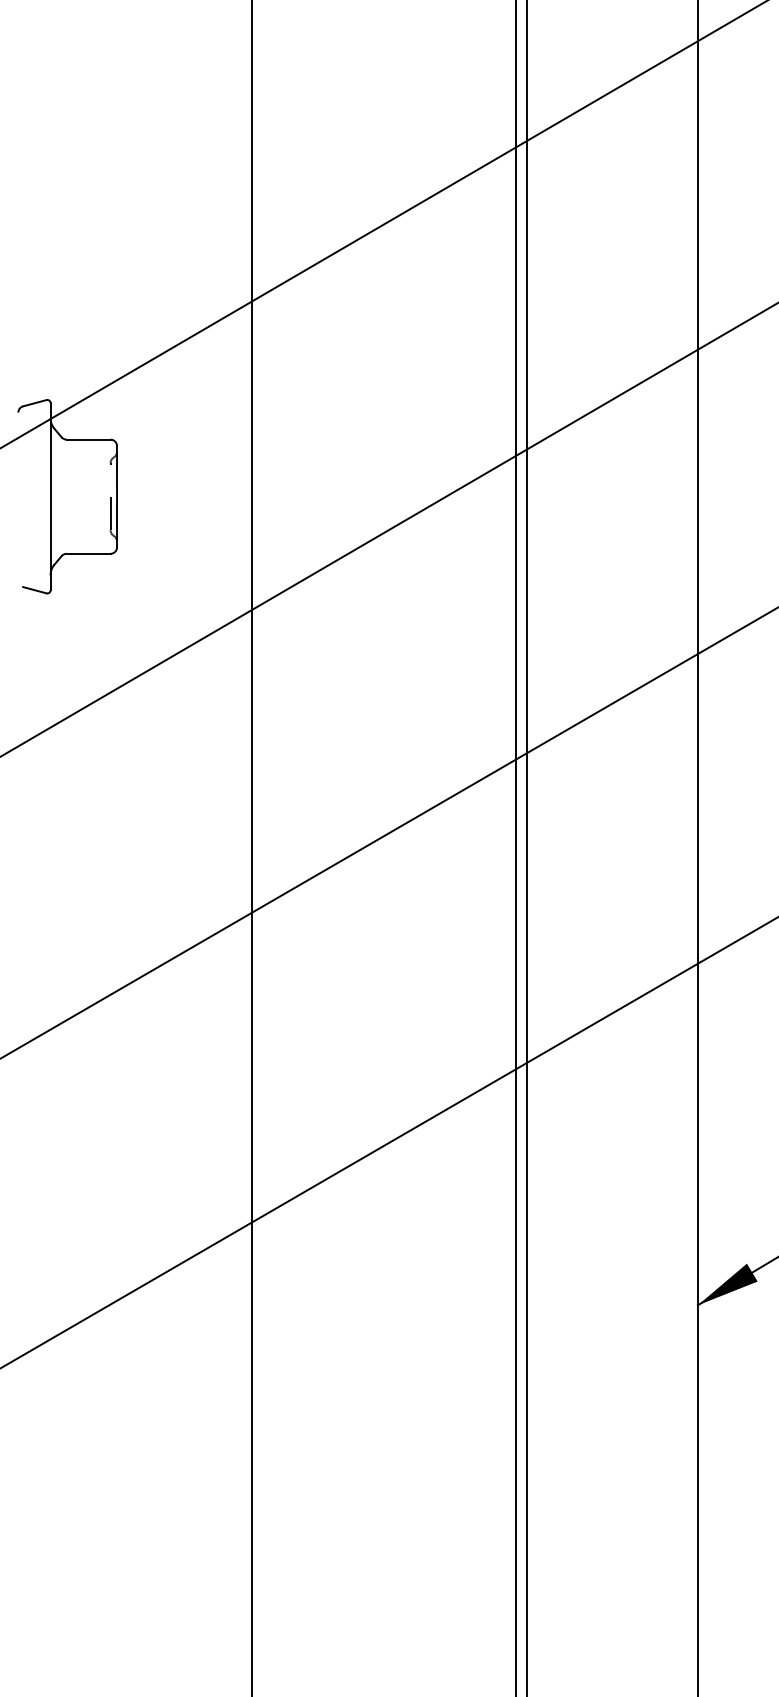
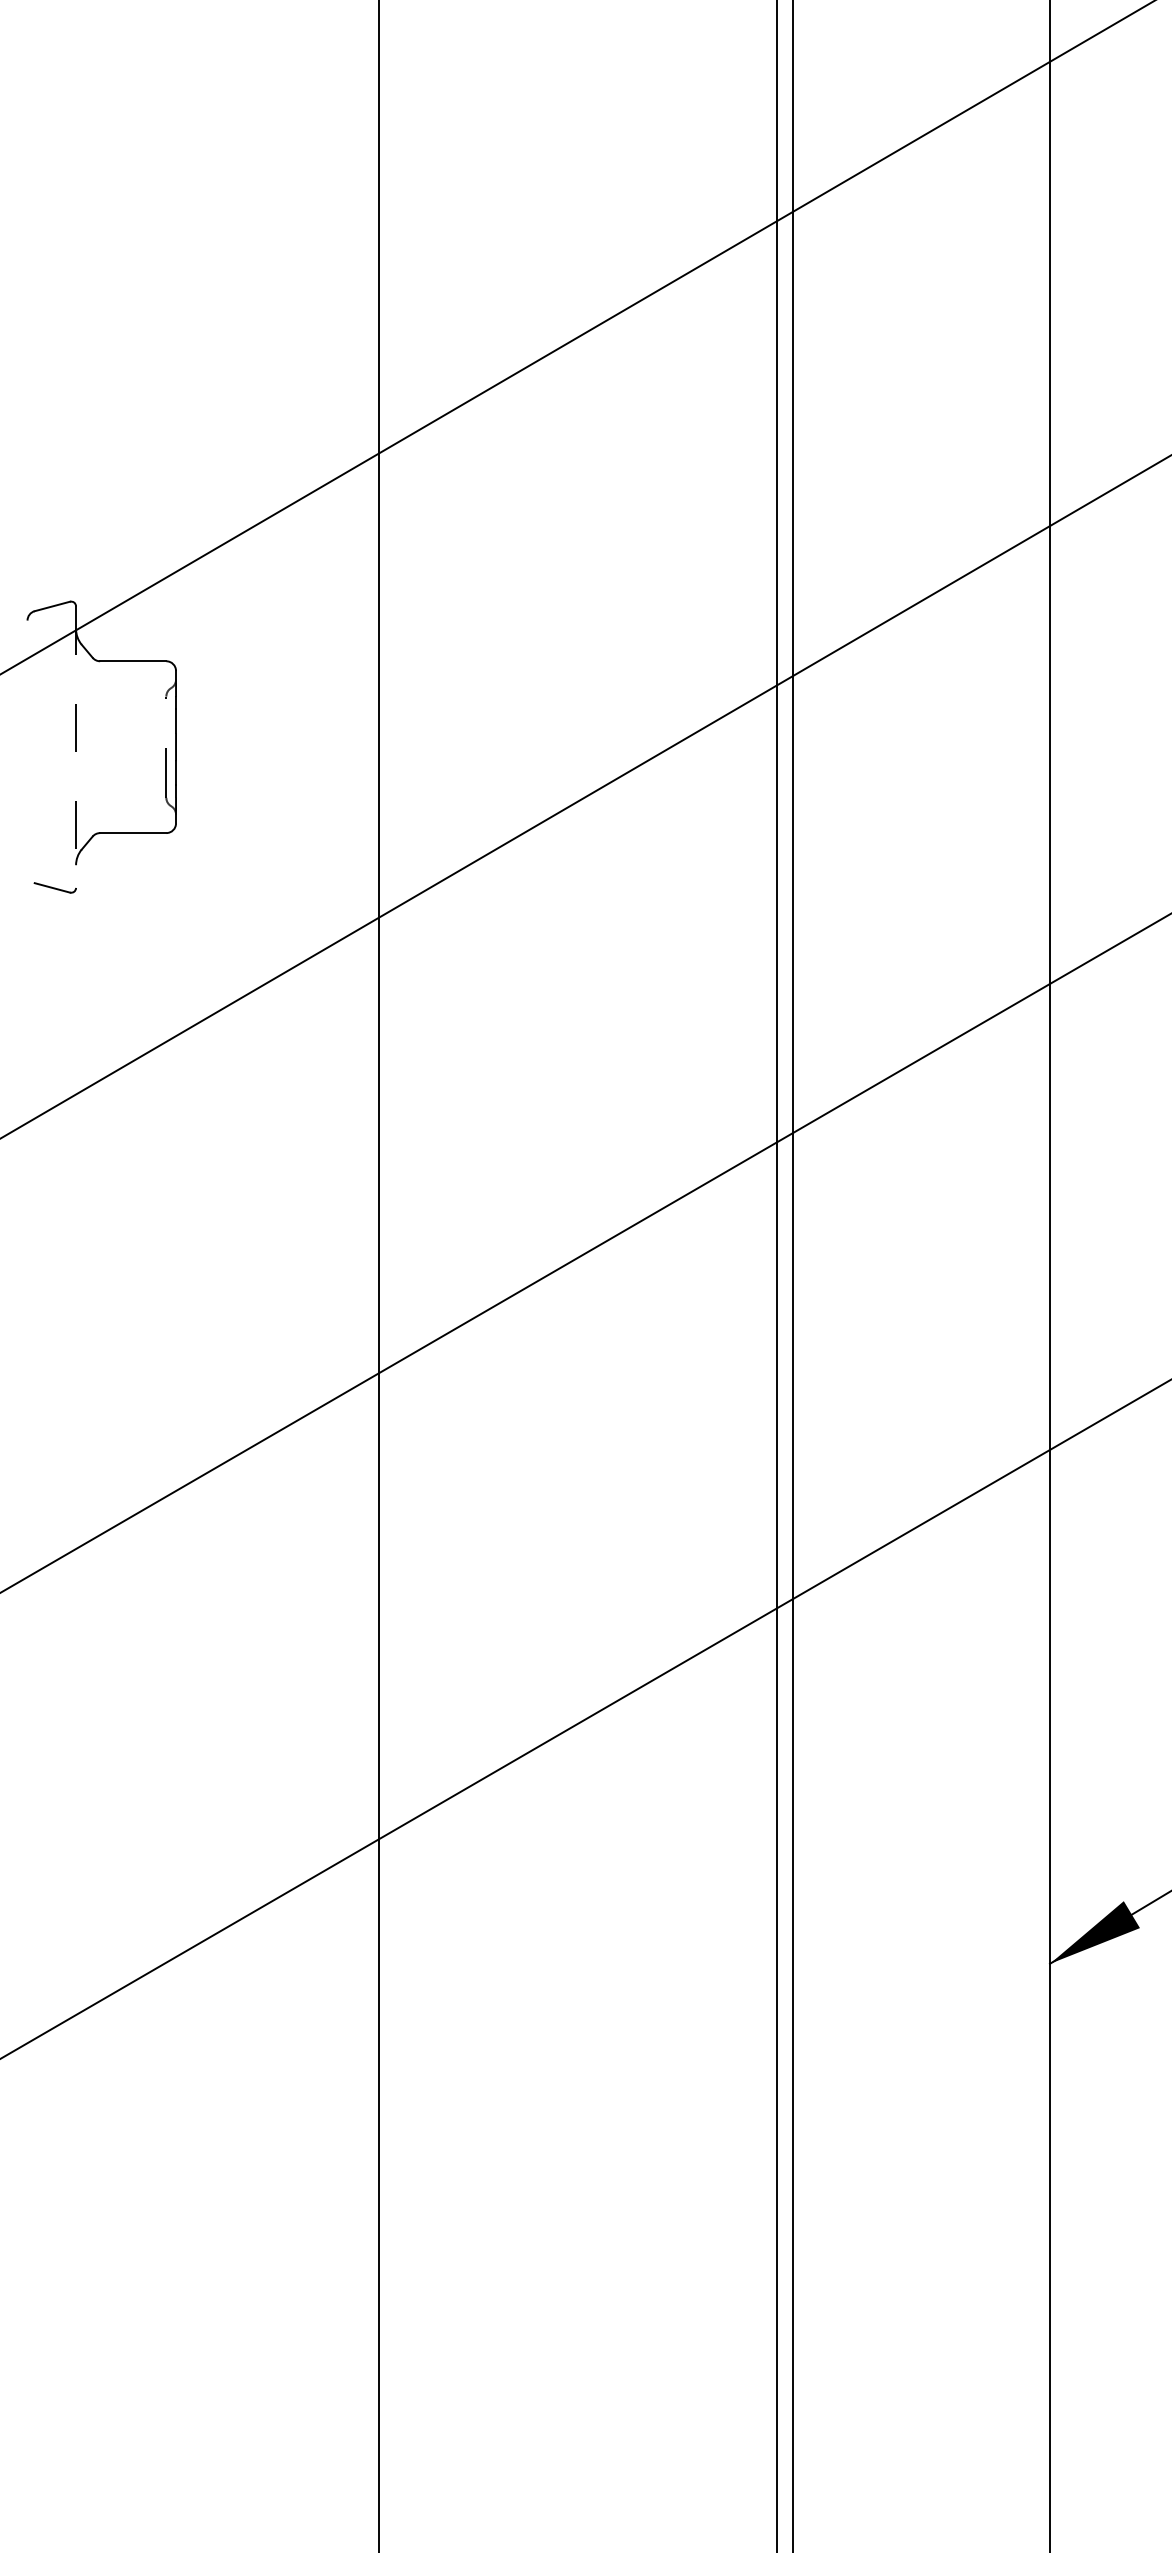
line: (50, 496) -> (75, 746), solid -> dashed

